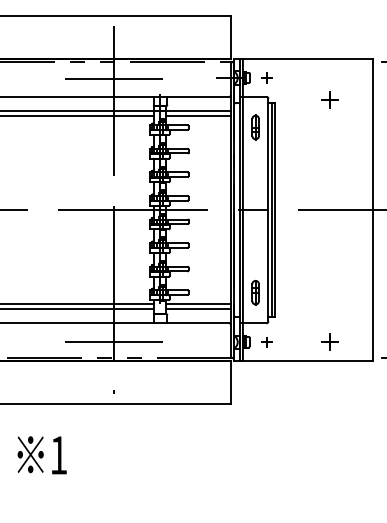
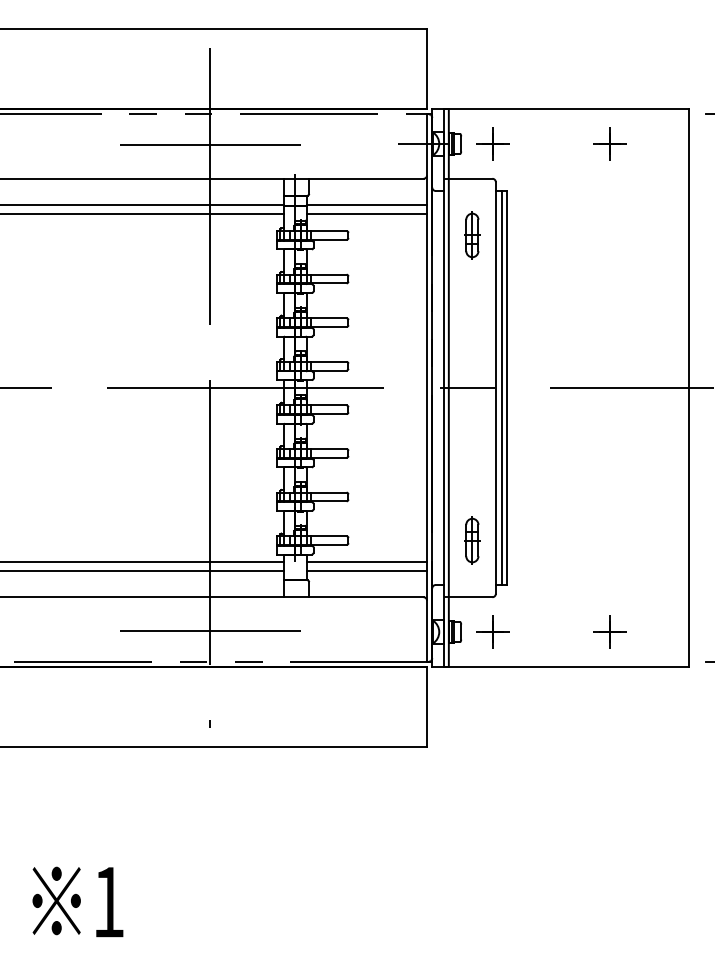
part: (266, 77) -> (492, 143), size x1.43
part: (329, 99) -> (608, 143), moved
part: (266, 341) -> (492, 630), size x1.67
text: (41, 455) -> (76, 902), moved

